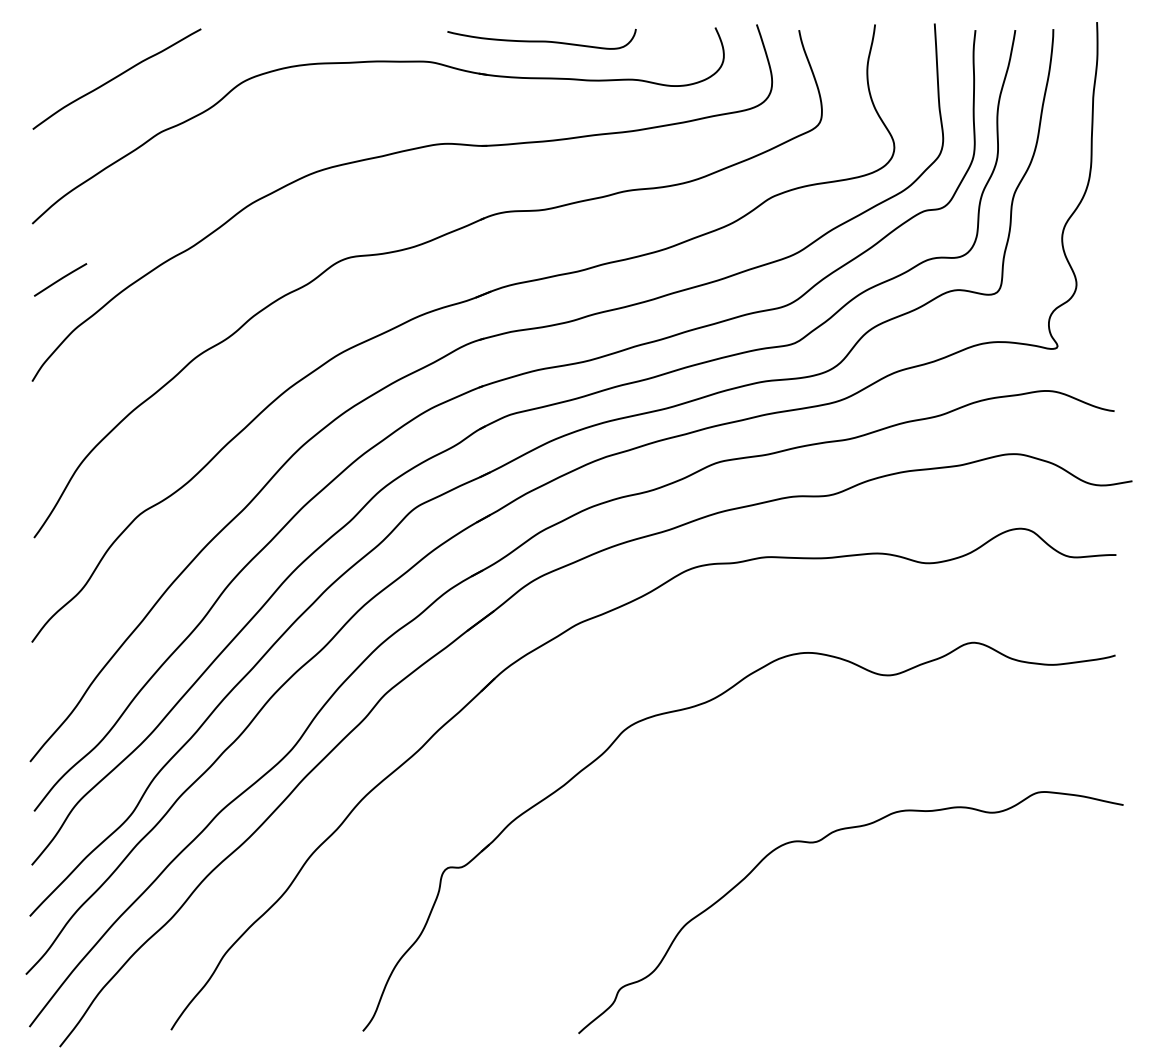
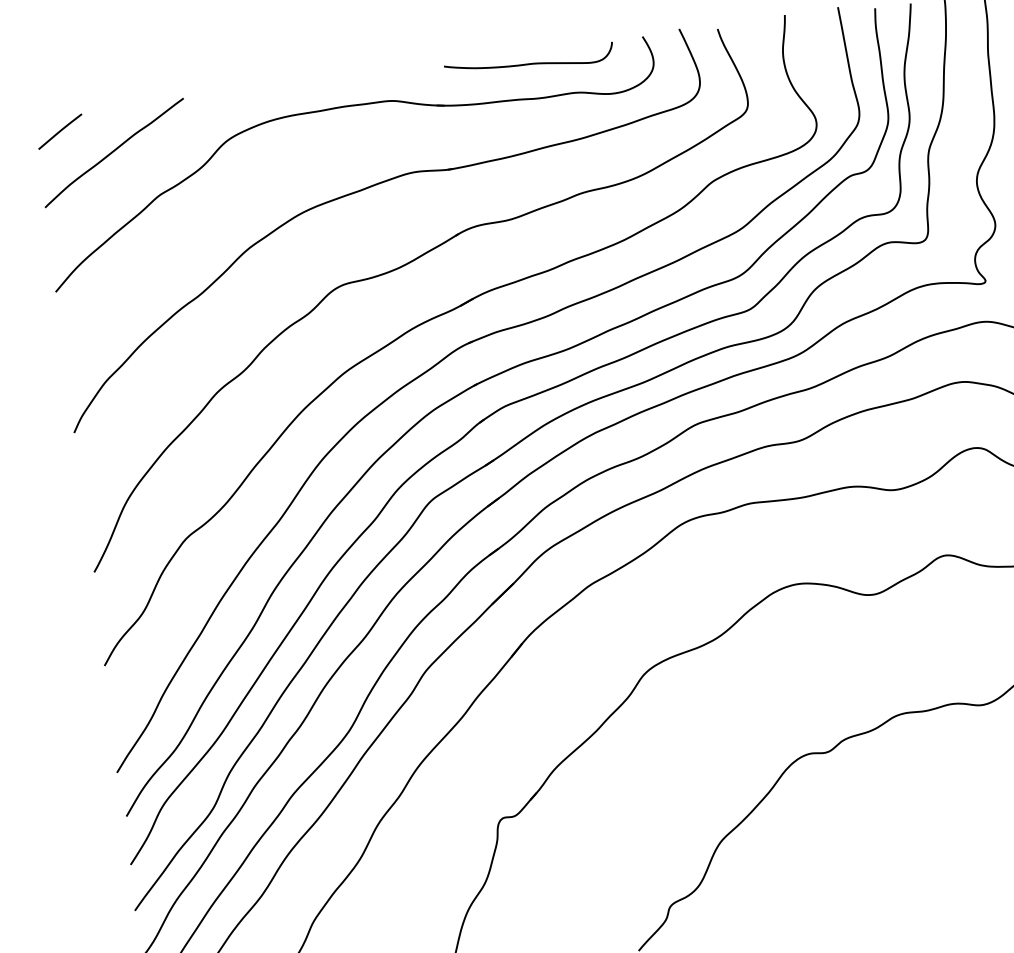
curve: (541, 40) -> (529, 63), moved
line: (60, 279) -> (60, 131), moved

